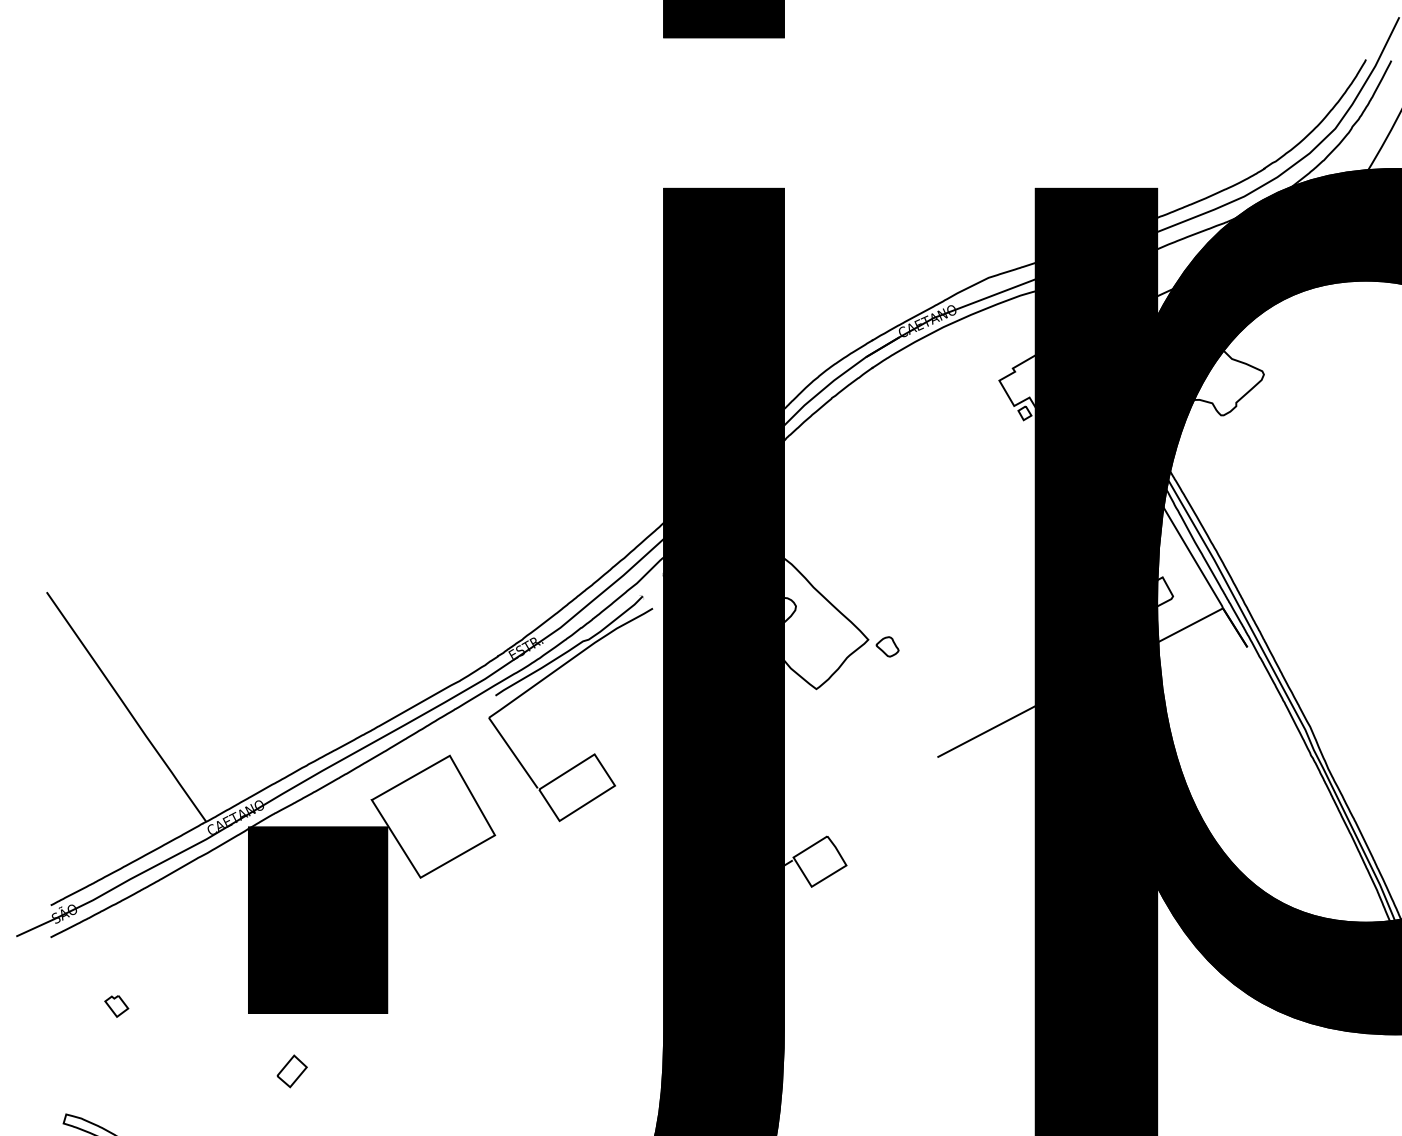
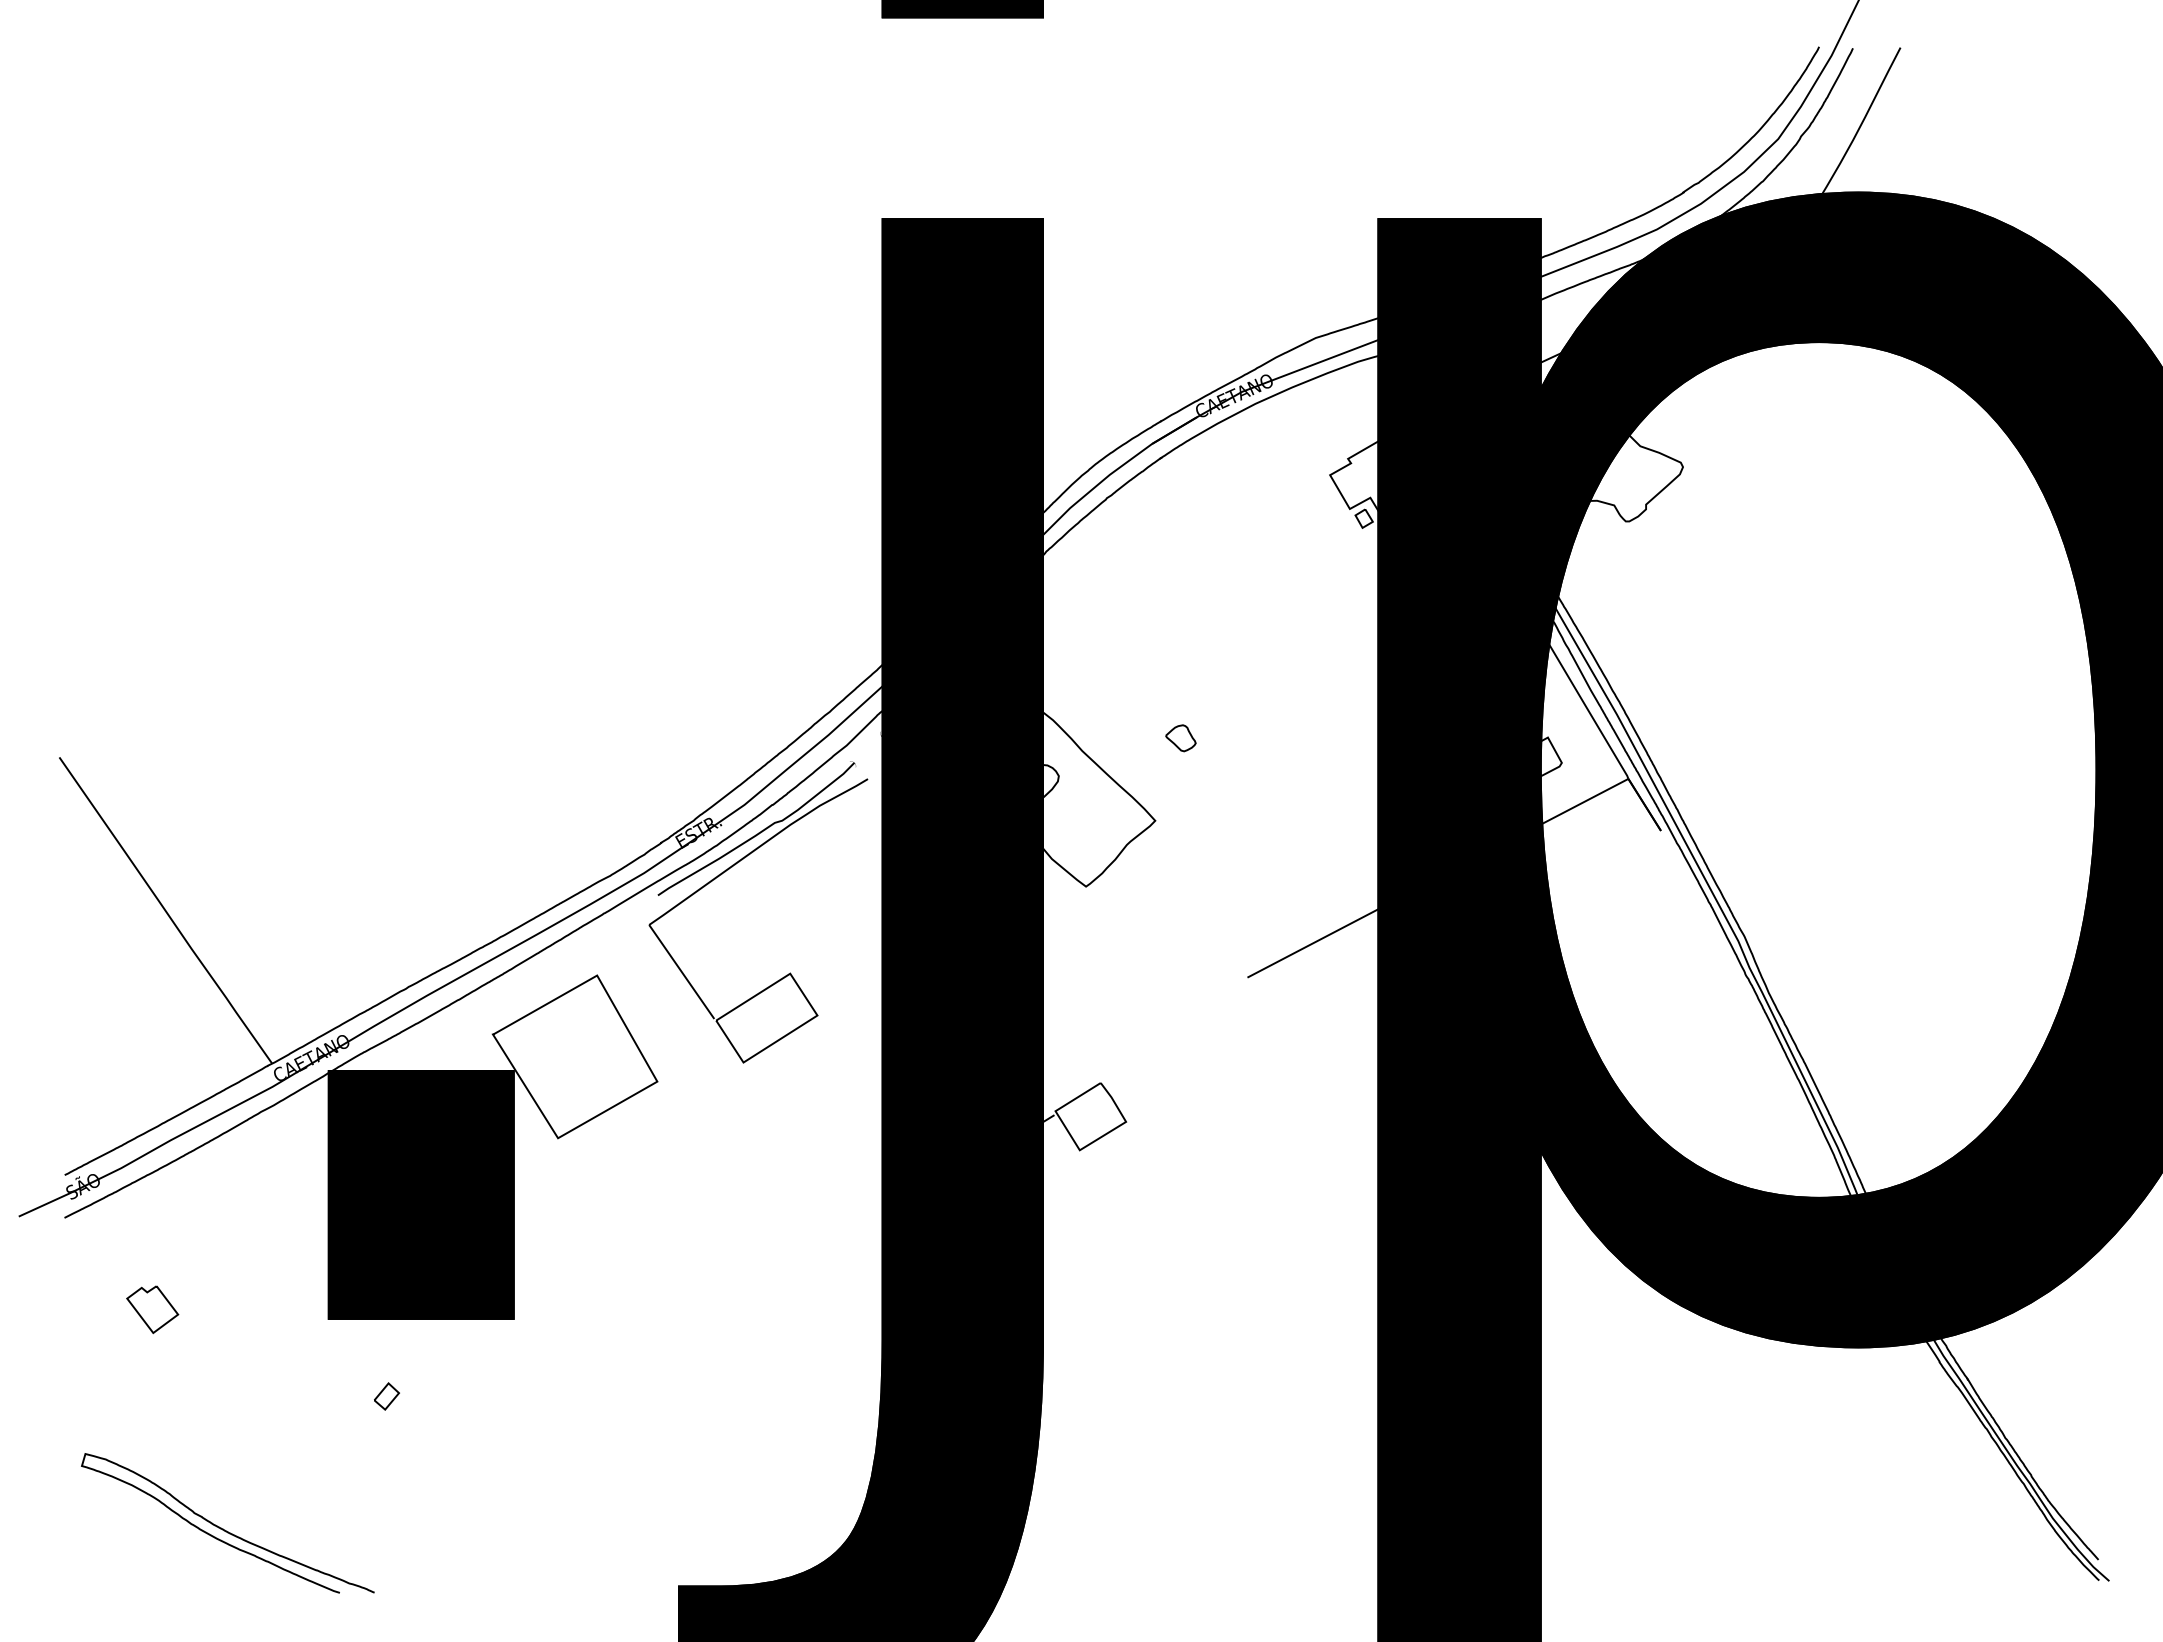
part: (887, 647) -> (1180, 738), moved
part: (116, 1006) -> (152, 1309), size x1.67
part: (291, 1071) -> (386, 1396), size x0.62

